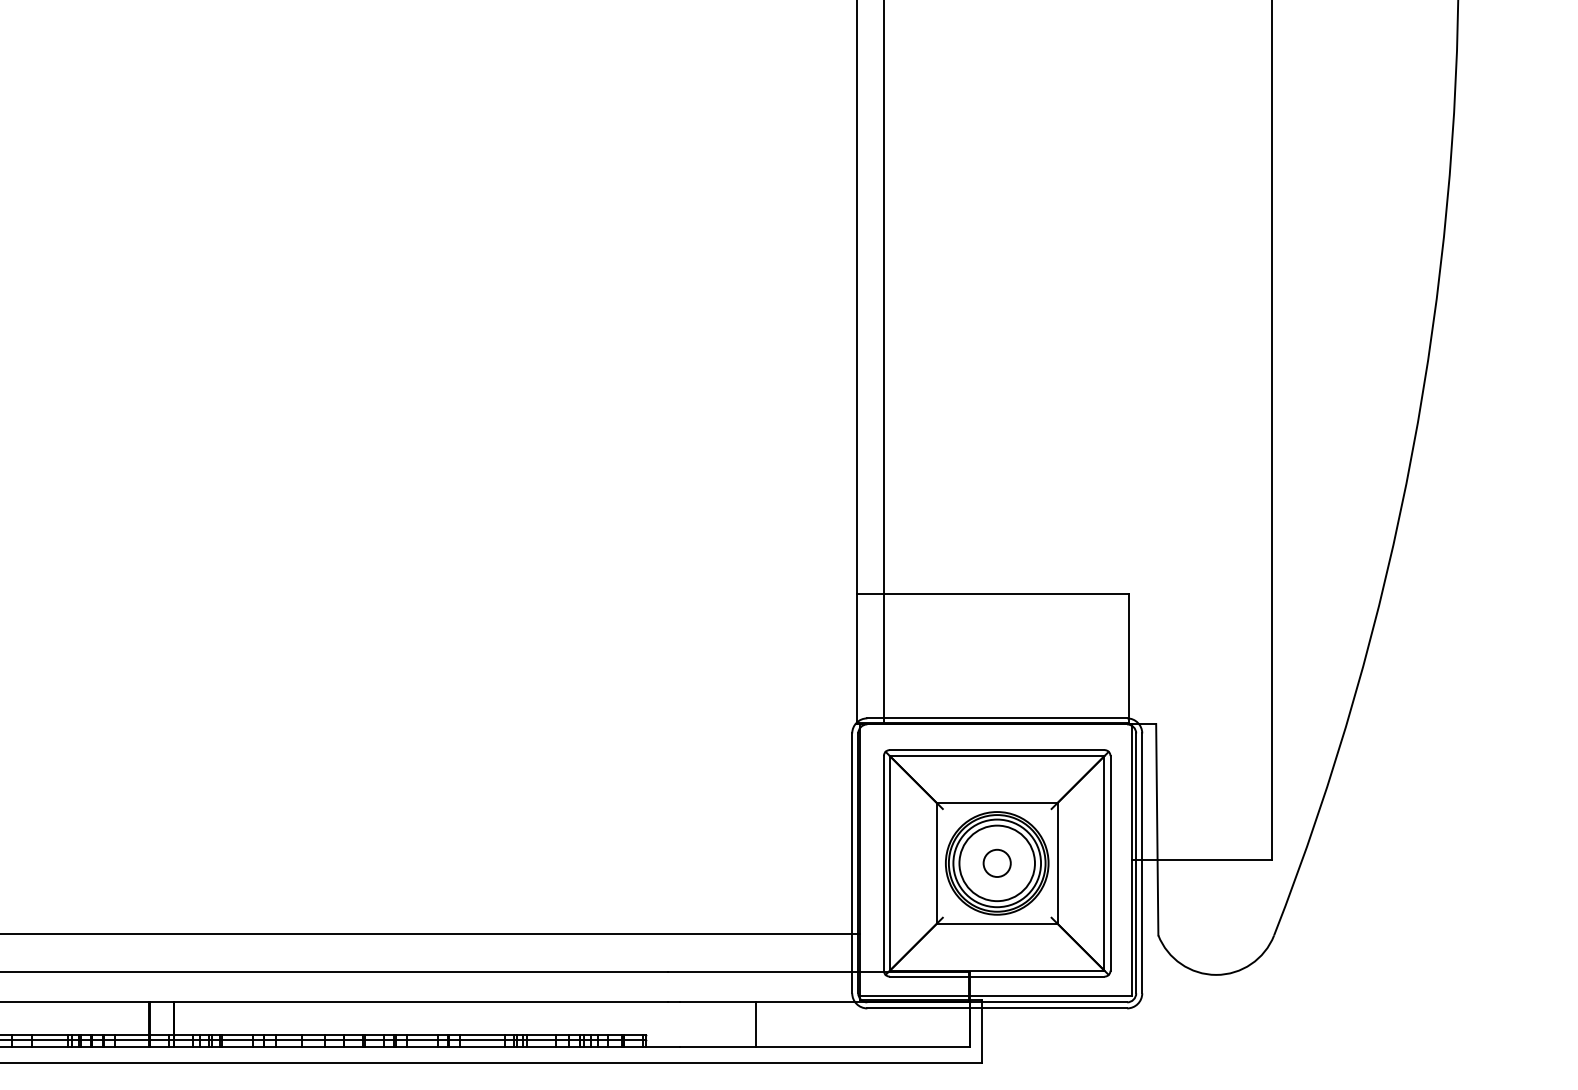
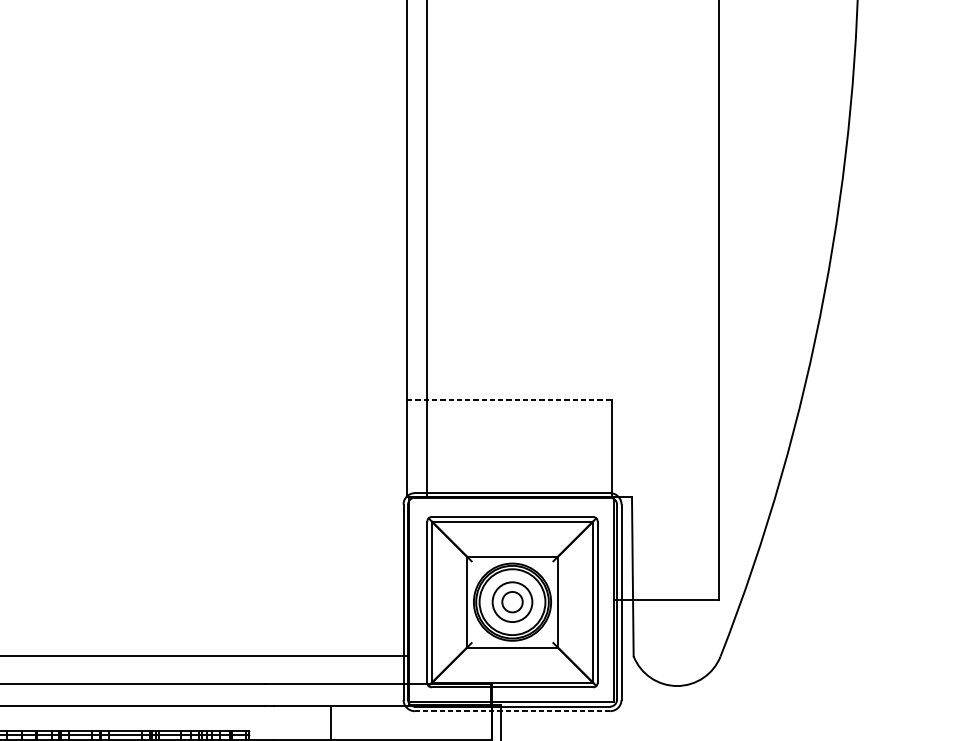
line: (993, 594) -> (509, 400), solid -> dashed
circle: (996, 863) -> (511, 602), size x0.7
line: (997, 1008) -> (512, 711), solid -> dashed

